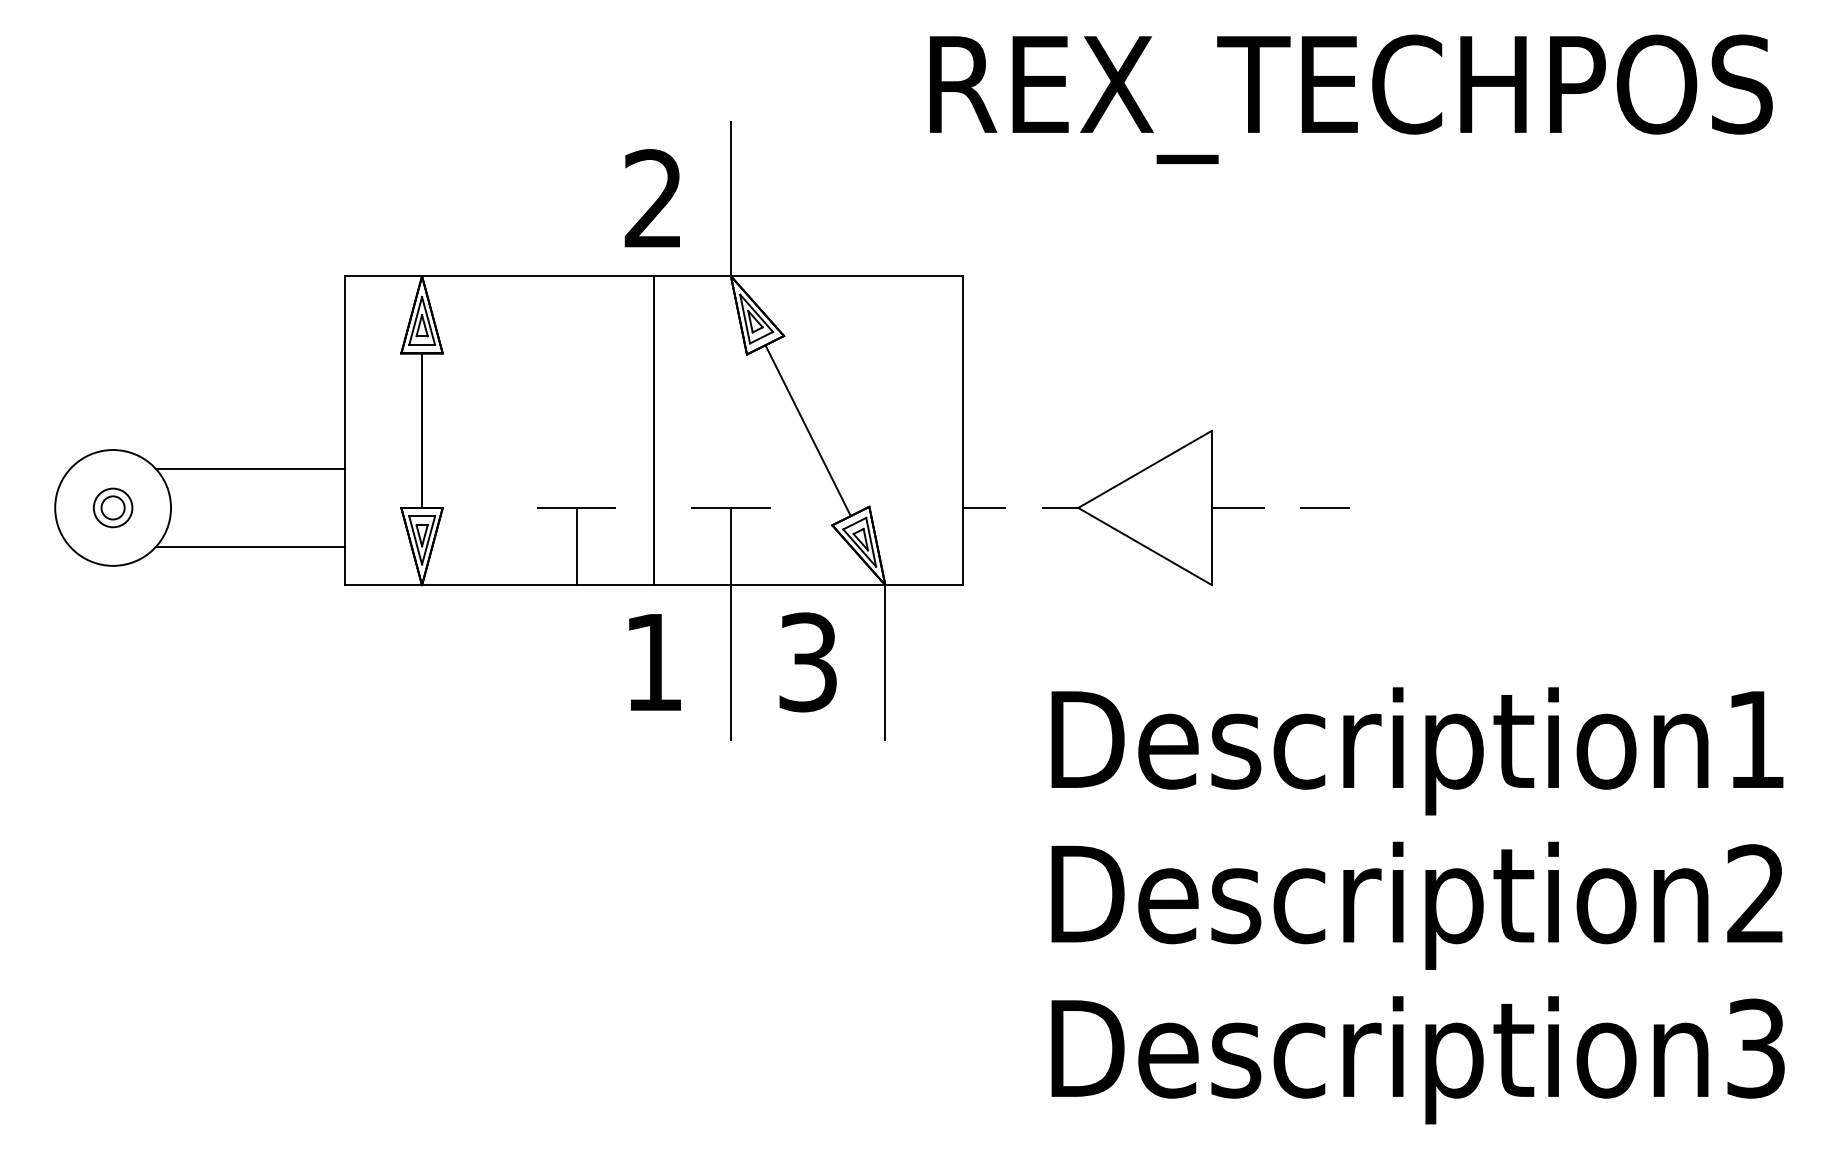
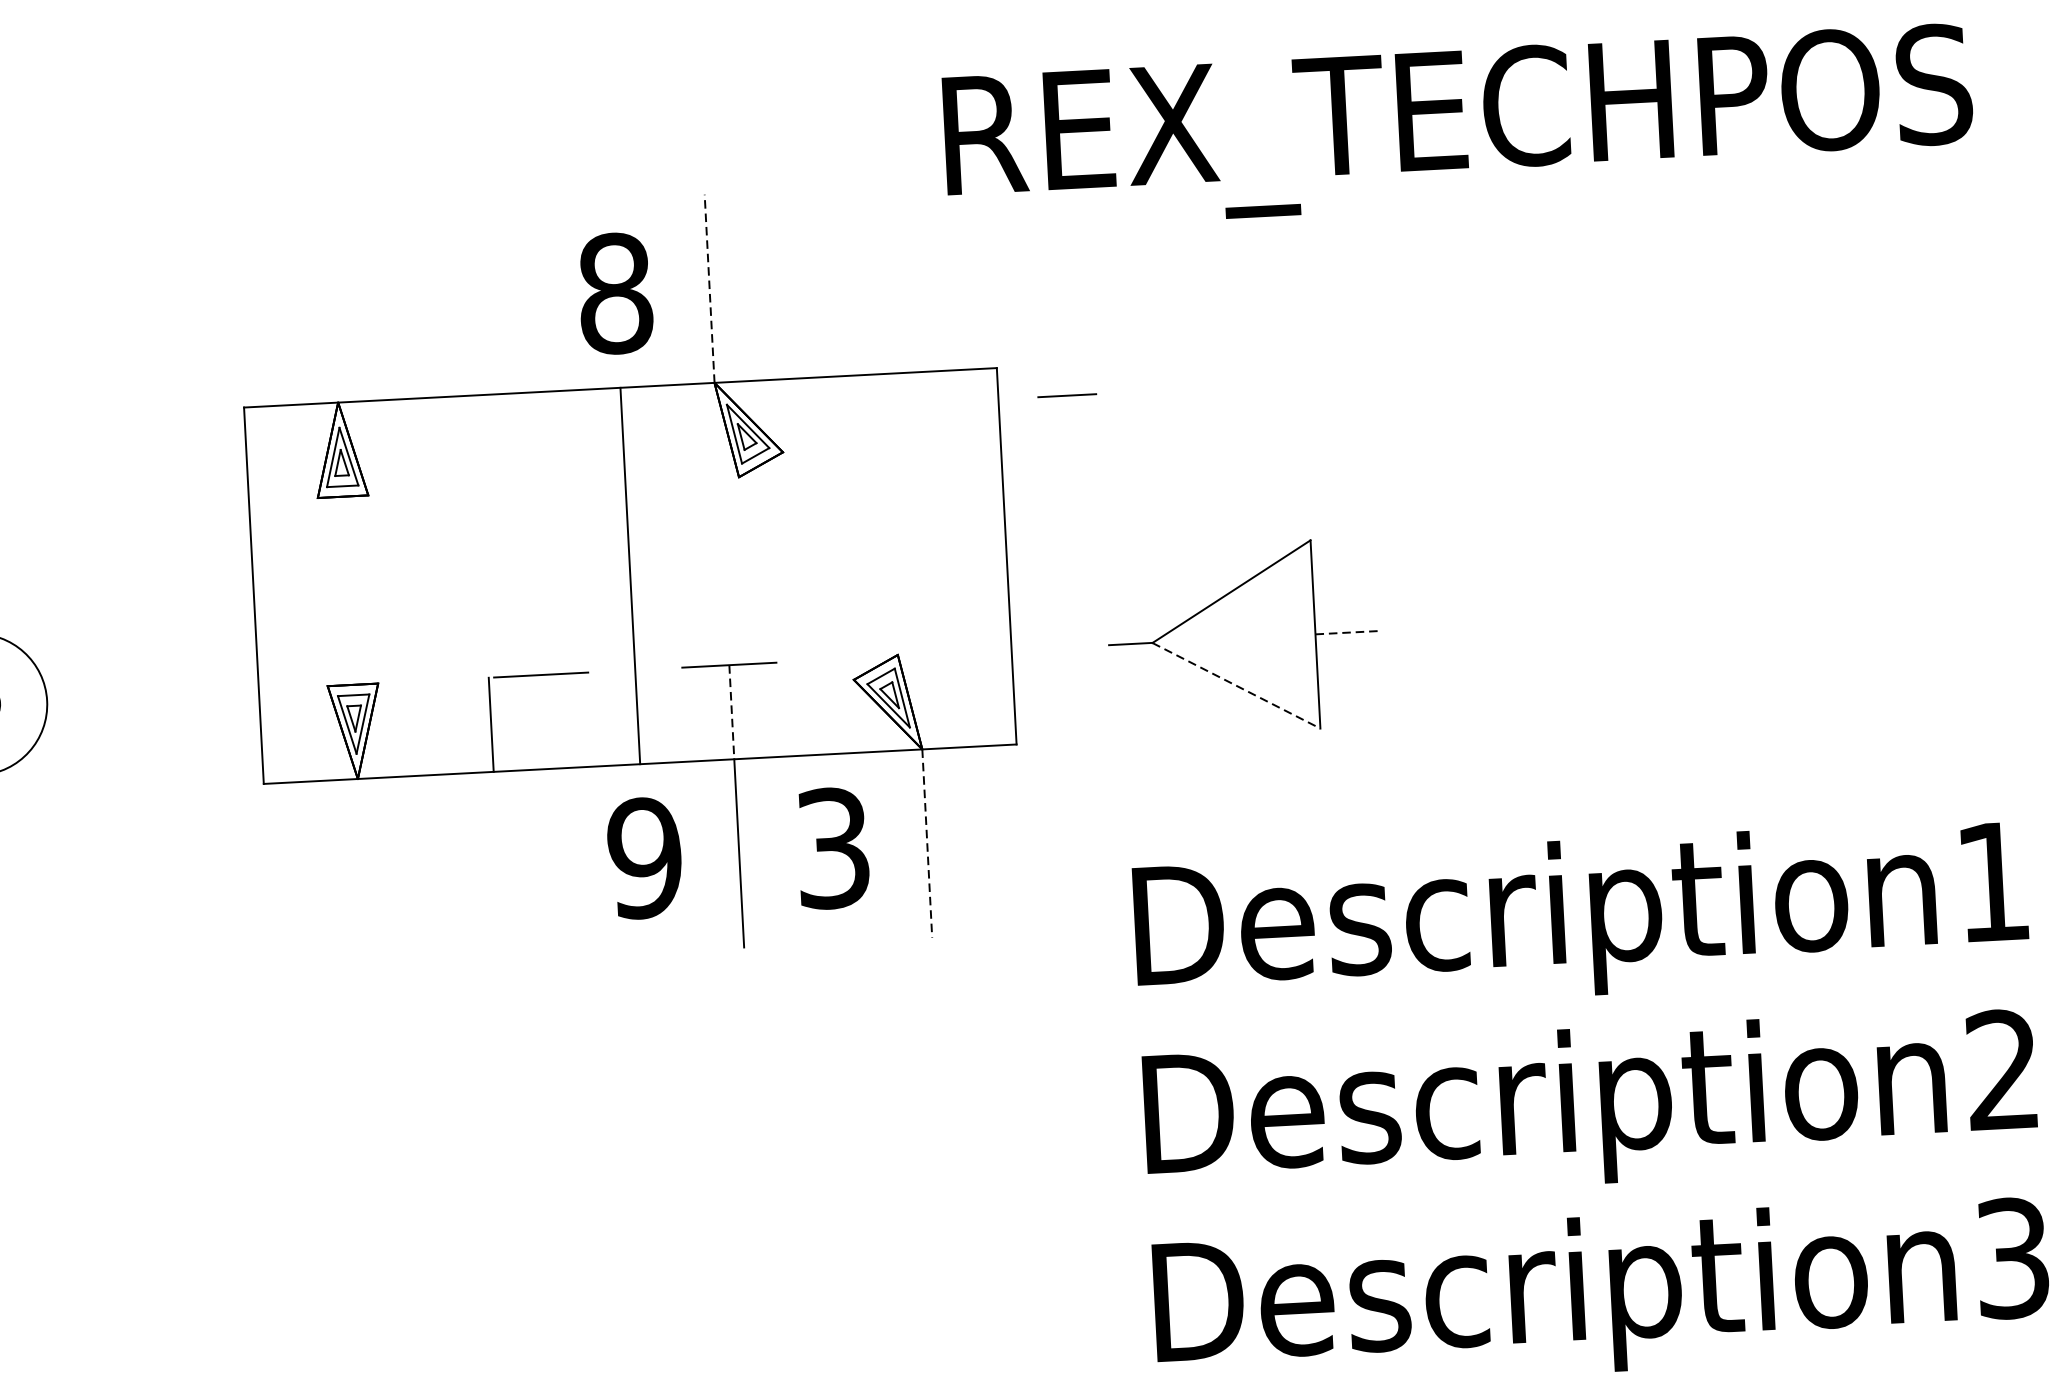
line: (731, 198) -> (710, 288), solid -> dashed
text: (653, 199) -> (615, 294), 2 -> 8
line: (422, 430) -> (348, 590), removed
line: (807, 430) -> (817, 565), removed
line: (250, 469) -> (141, 649), removed
line: (983, 507) -> (1036, 648), removed
line: (1238, 507) -> (1347, 632), solid -> dashed
line: (1324, 507) -> (1066, 395), moved
line: (250, 546) -> (146, 742), removed
line: (576, 546) -> (491, 724), moved
line: (731, 546) -> (732, 712), solid -> dashed
line: (1145, 546) -> (1236, 685), solid -> dashed
text: (653, 662) -> (644, 858), 1 -> 9
line: (885, 662) -> (927, 843), solid -> dashed

